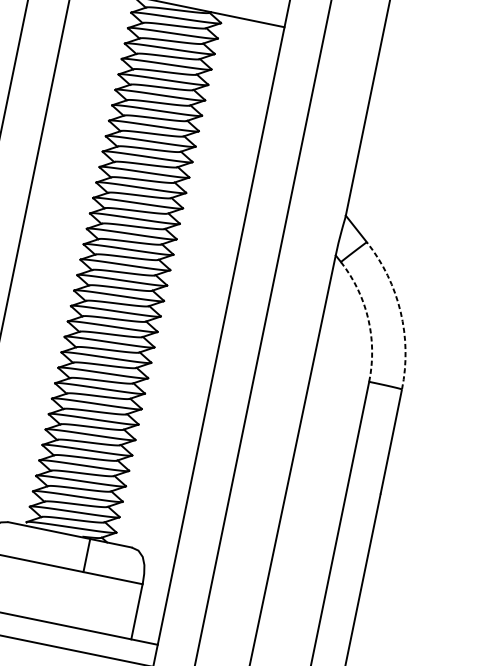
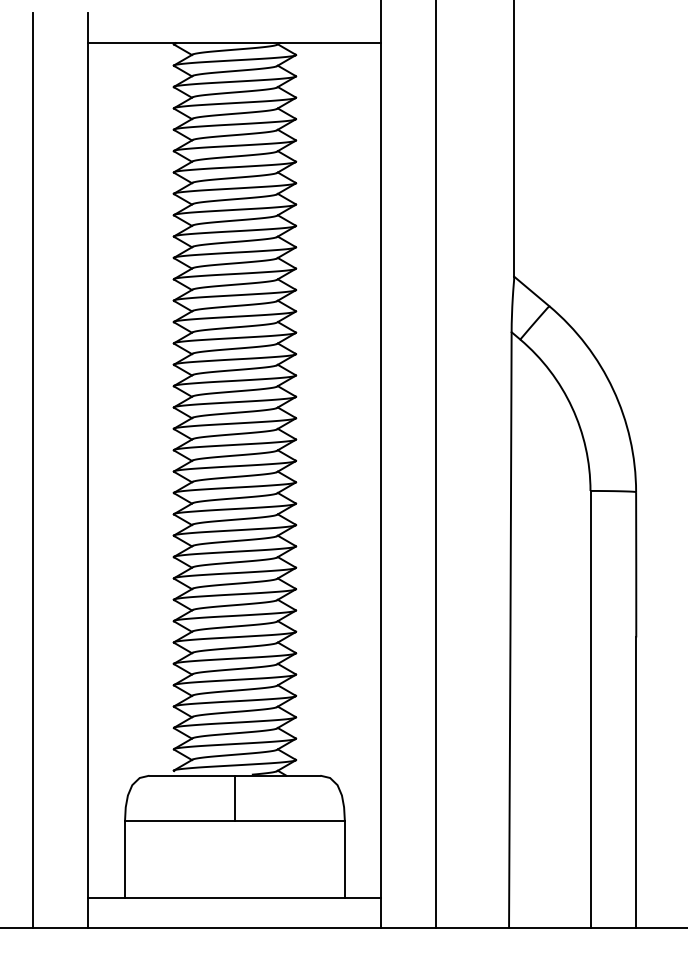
arc: (400, 311) -> (613, 389), dashed -> solid
arc: (368, 318) -> (572, 407), dashed -> solid
line: (86, 555) -> (234, 798), moved

